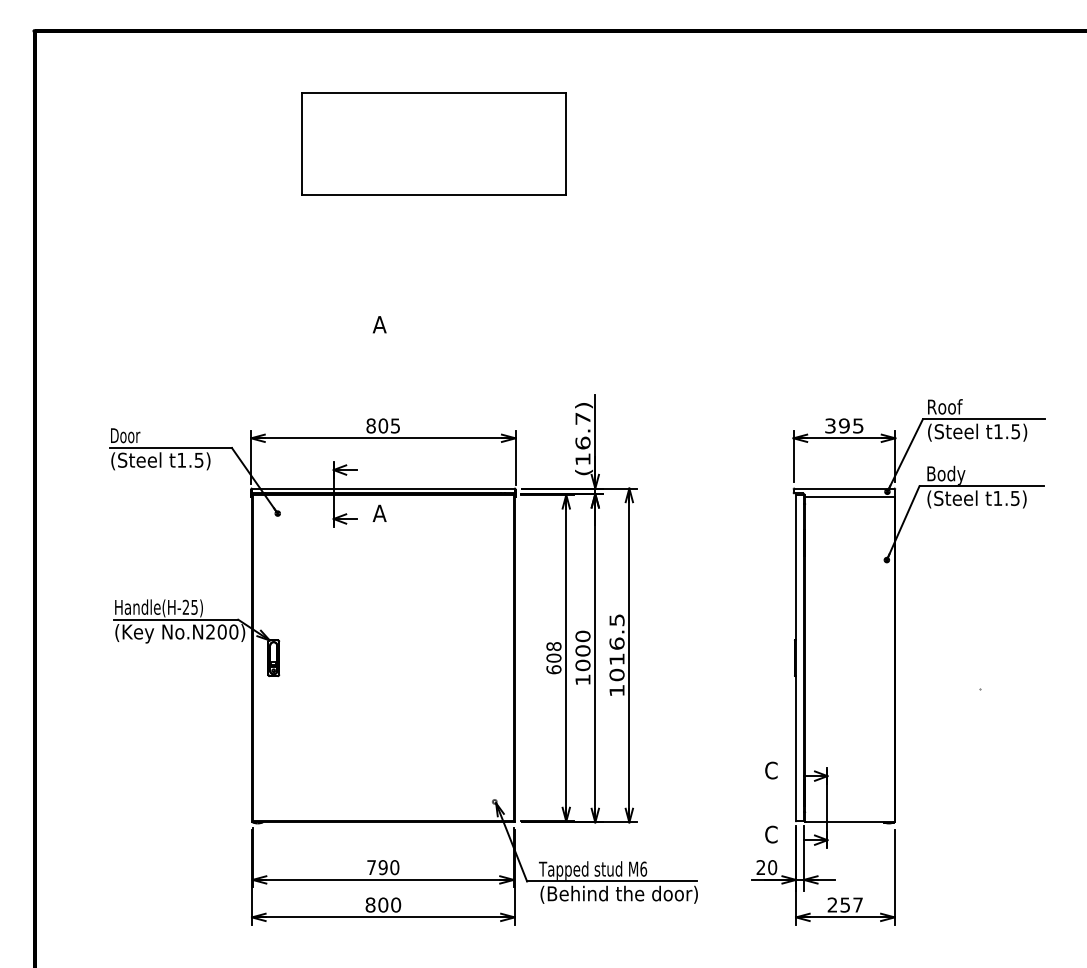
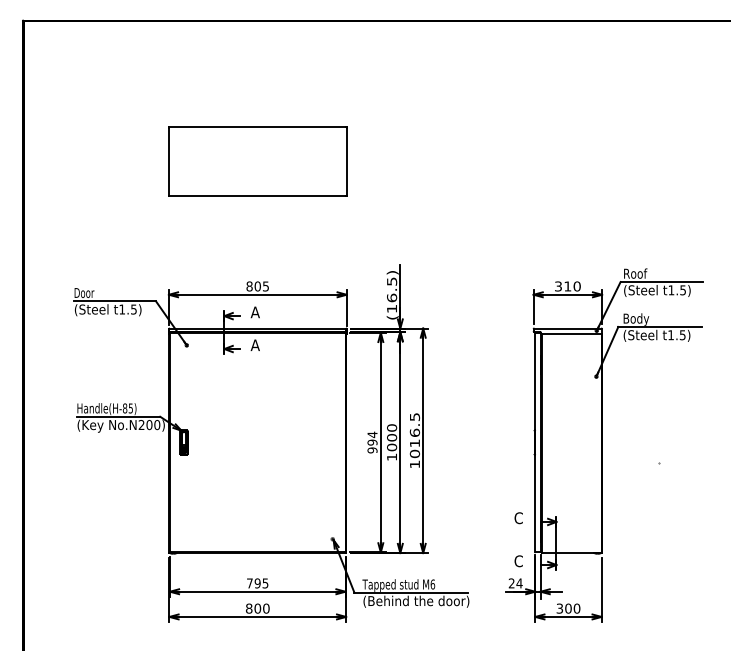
part: (433, 143) -> (257, 161), moved
text: (378, 324) -> (254, 312), moved
text: (583, 418) -> (392, 281), (16.7) -> (16.5)
text: (851, 426) -> (572, 286), 395 -> 310
text: (185, 607) -> (124, 408), Handle(H-25) -> Handle(H-85)
text: (553, 657) -> (372, 442), 608 -> 994
text: (394, 867) -> (265, 583), 790 -> 795
text: (772, 867) -> (519, 583), 20 -> 24
text: (845, 904) -> (568, 608), 257 -> 300

